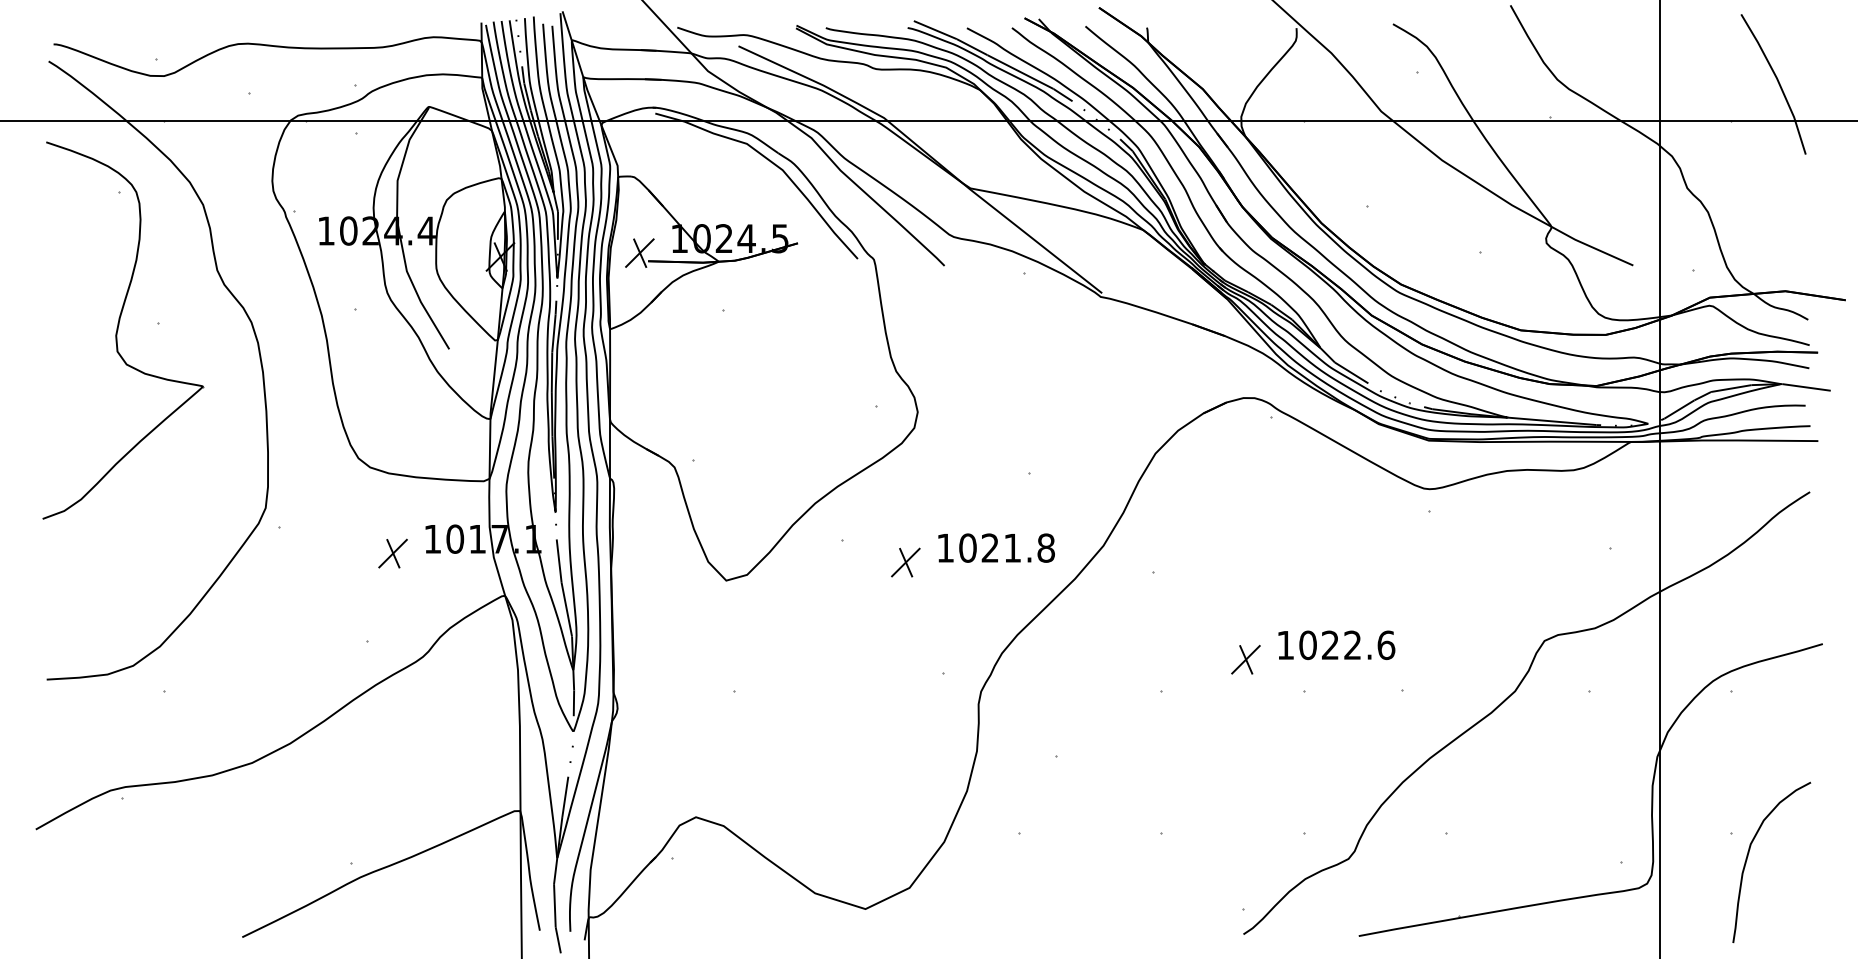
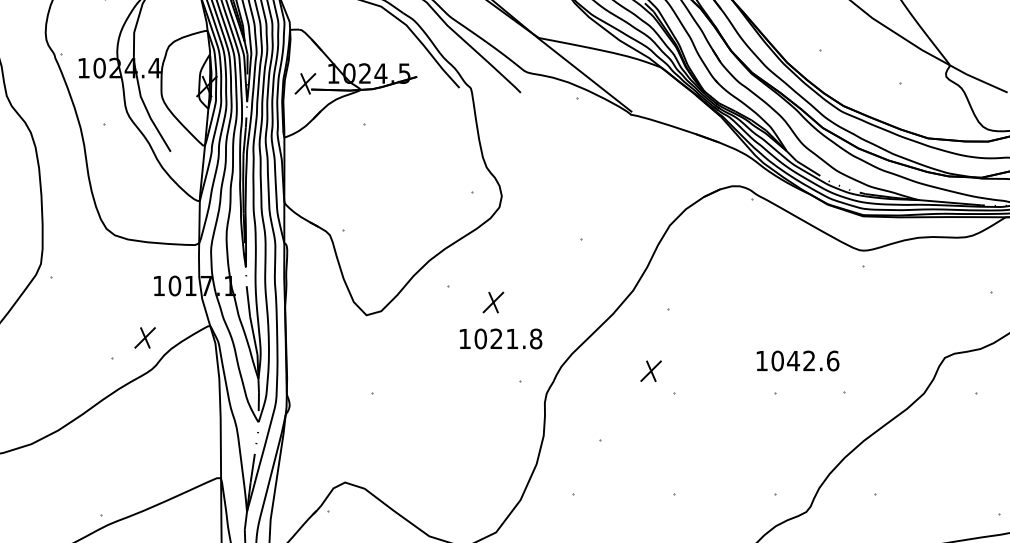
text: (996, 547) -> (500, 338), moved
part: (392, 553) -> (144, 337), moved
text: (1330, 644) -> (793, 360), 1022.6 -> 1042.6
part: (1245, 659) -> (650, 371), moved

